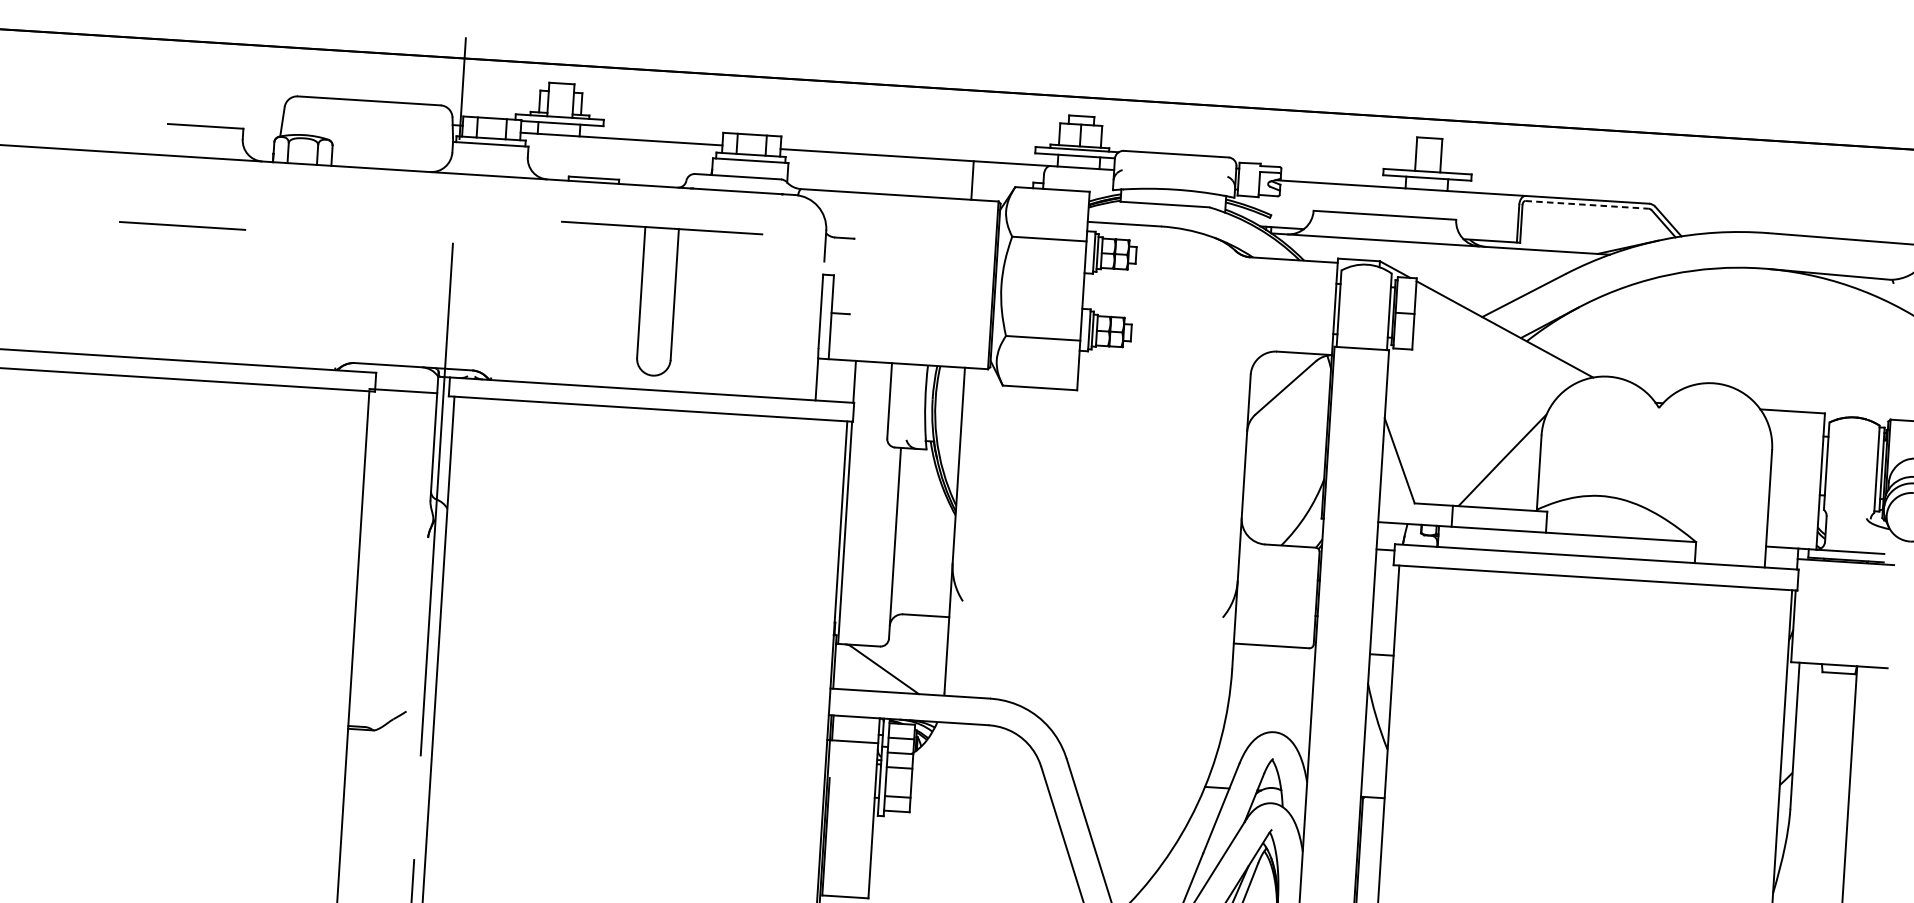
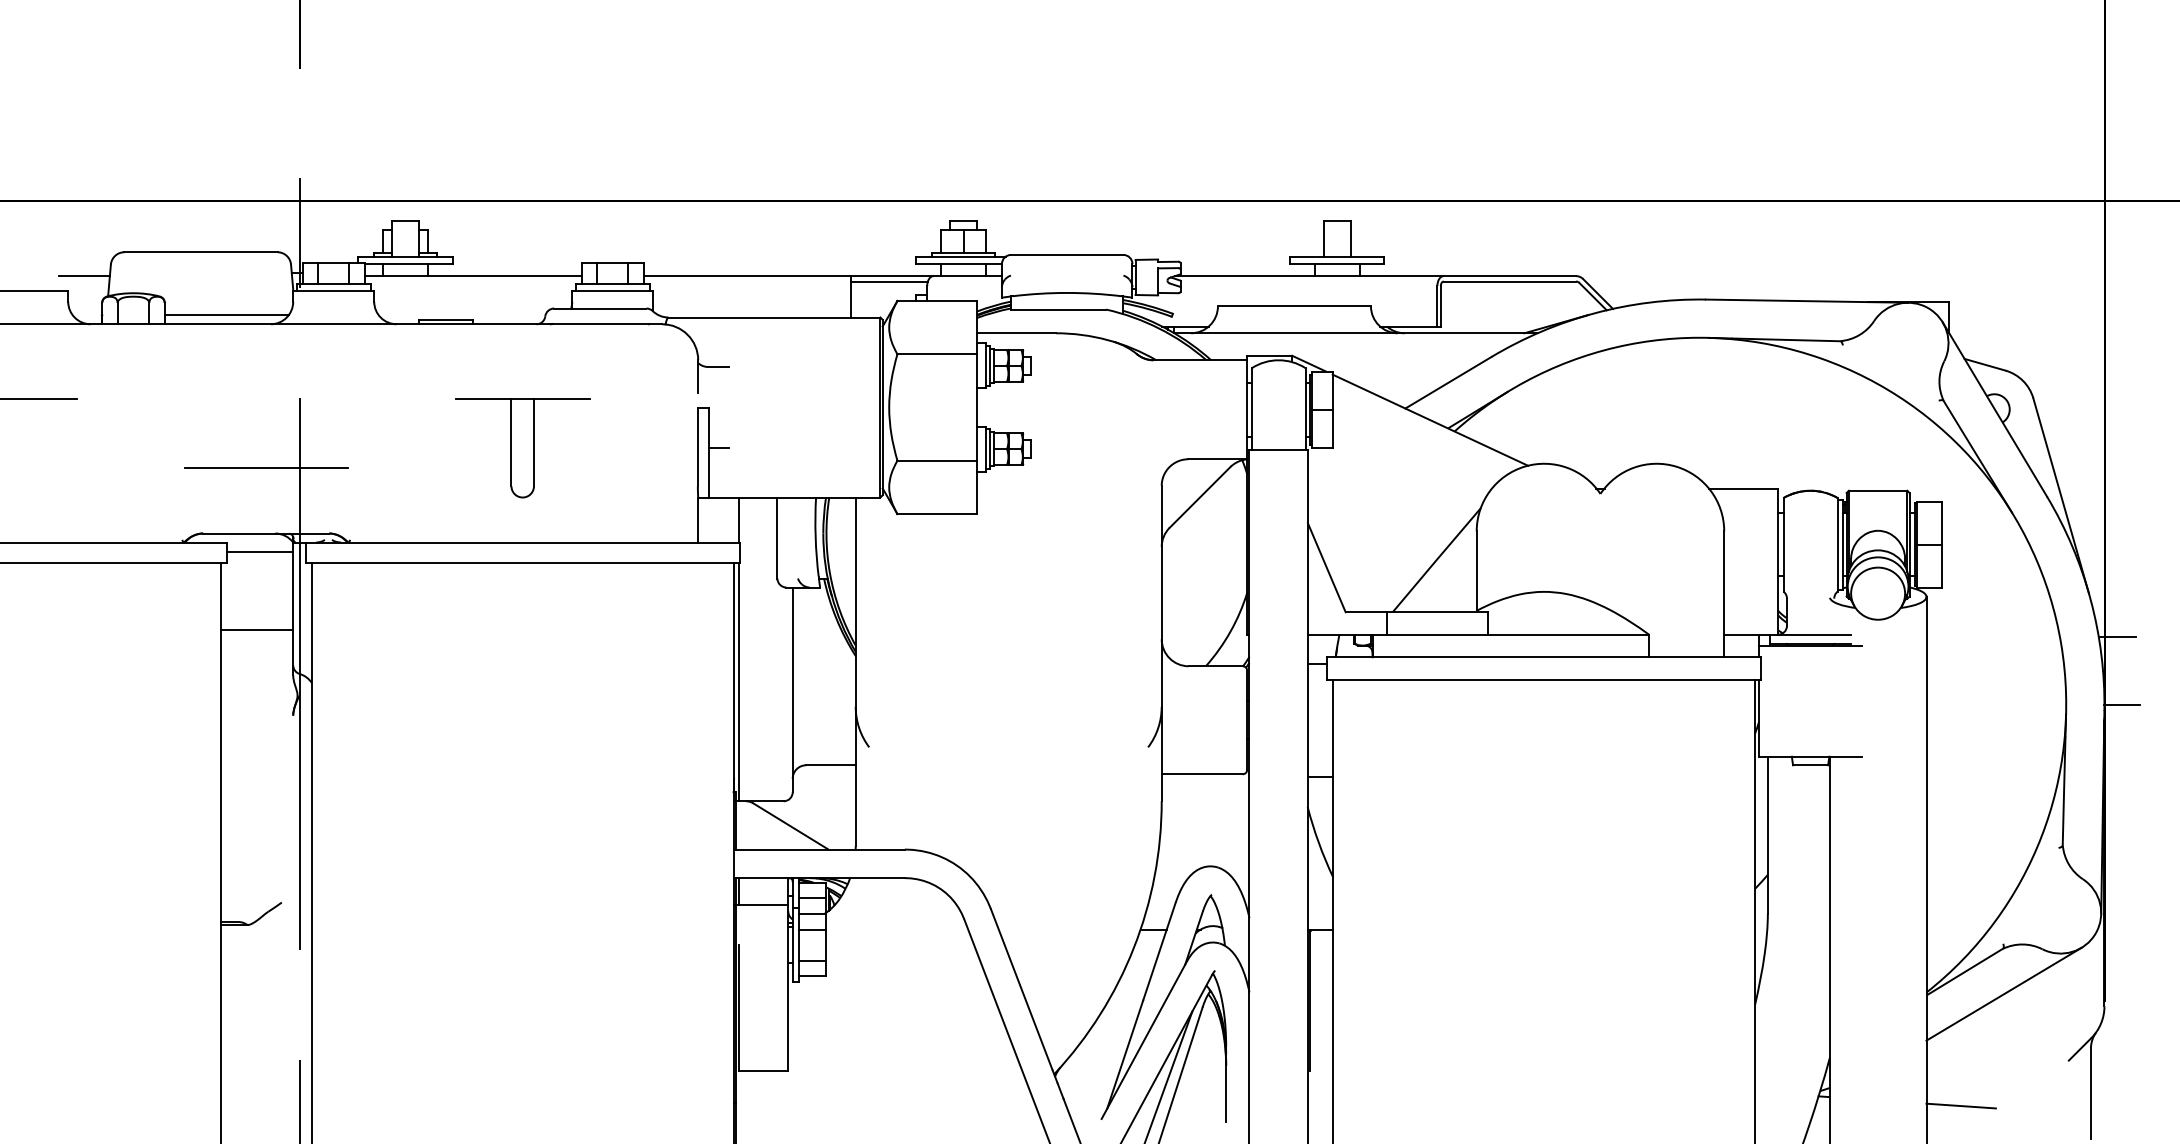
line: (258, 116) -> (83, 276), added
line: (389, 161) -> (226, 315), added
line: (1009, 168) -> (889, 281), added
line: (1587, 204) -> (1510, 281), dashed -> solid
part: (657, 302) -> (522, 448), size x0.62
line: (416, 306) -> (265, 468), added
line: (406, 383) -> (259, 551), added
line: (403, 391) -> (256, 630), moved

